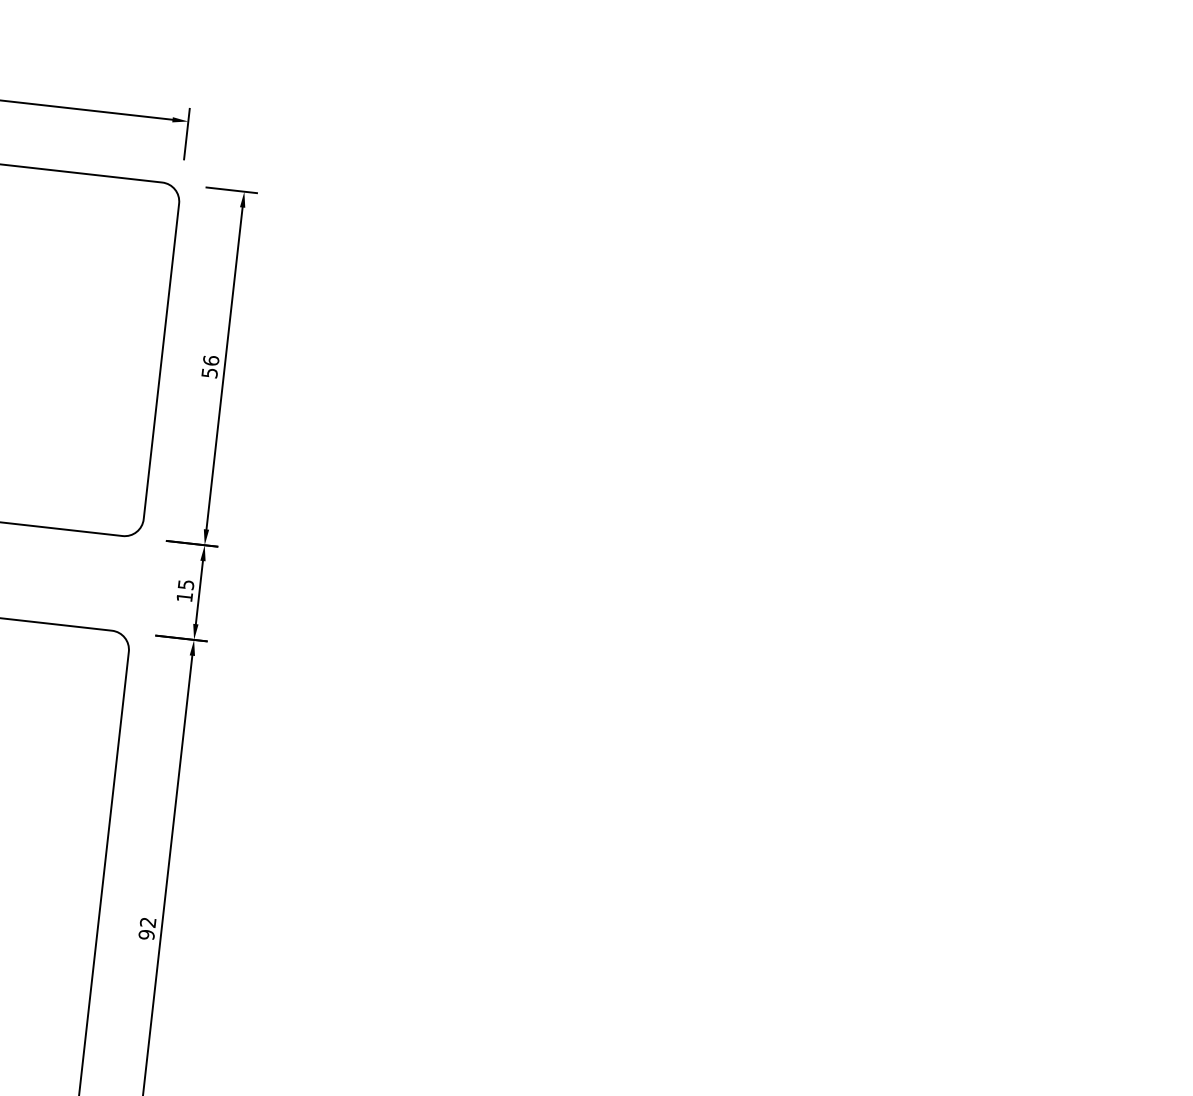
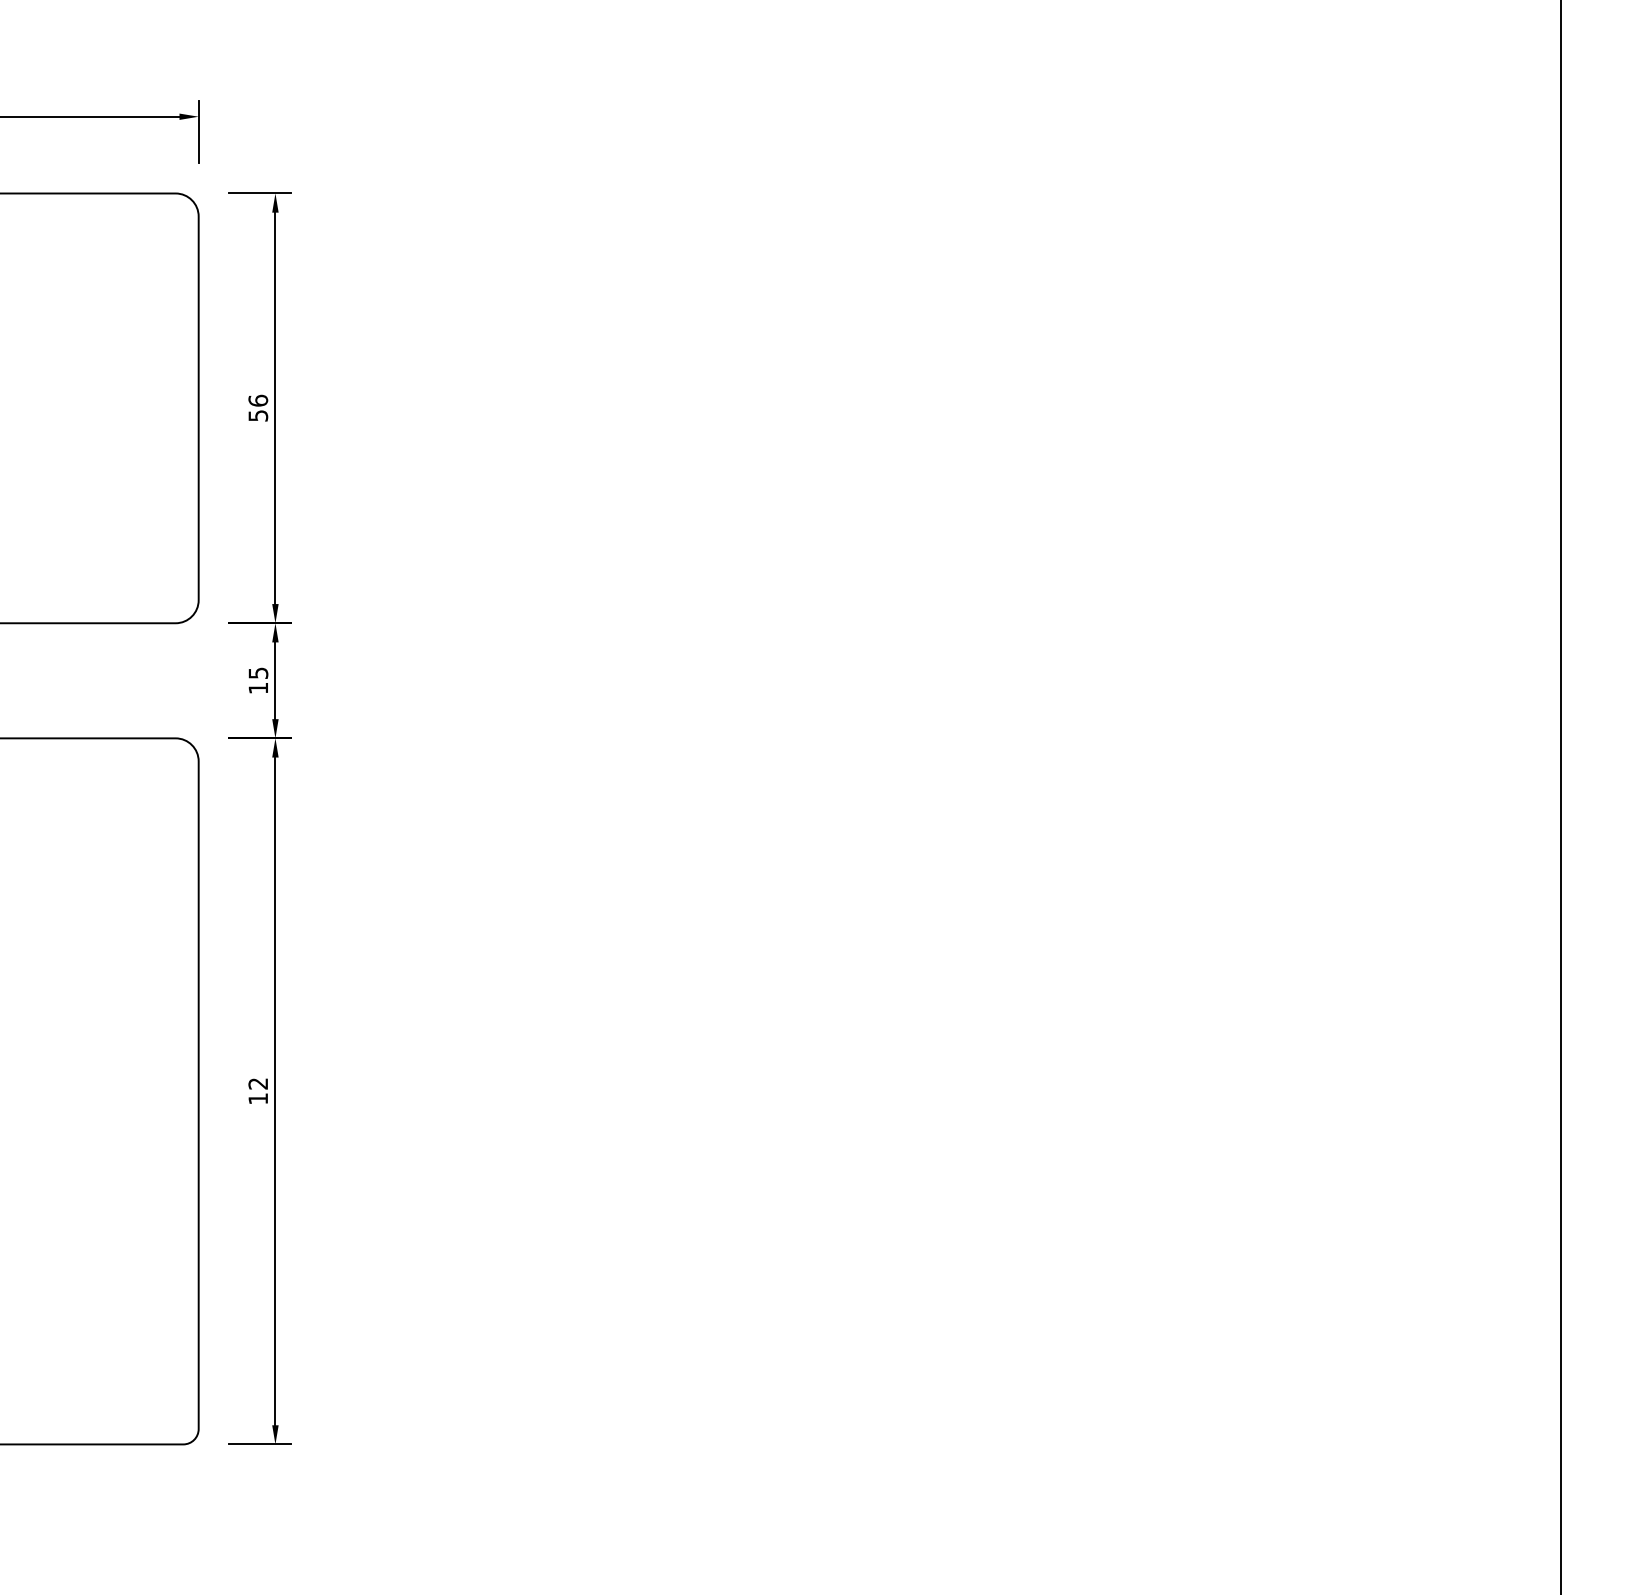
text: (146, 934) -> (258, 1098), 92 -> 12

